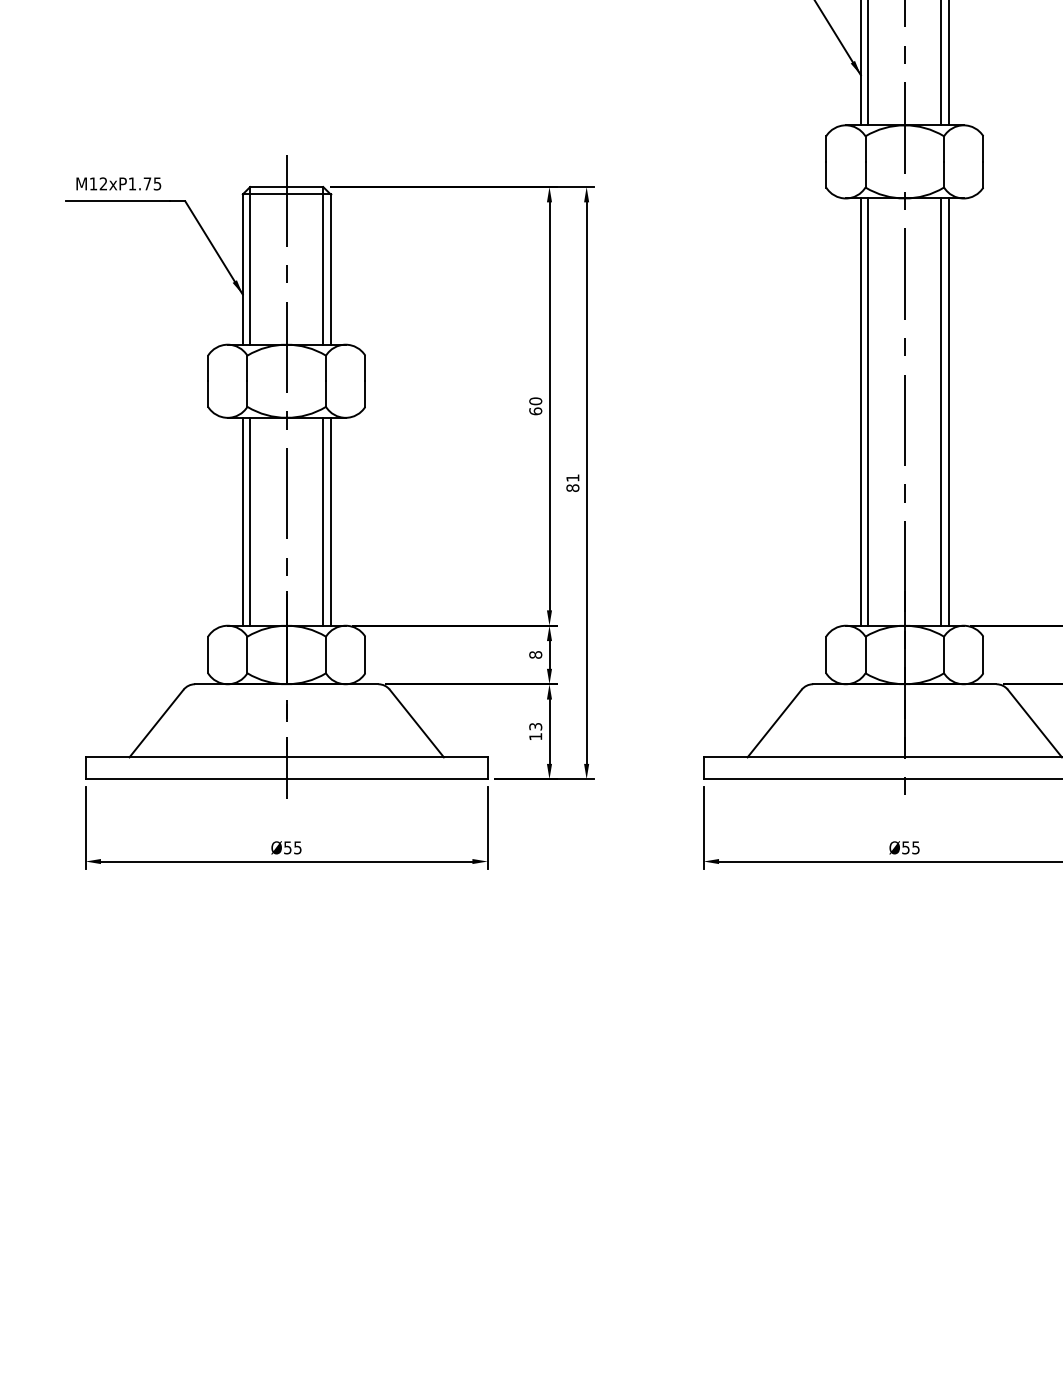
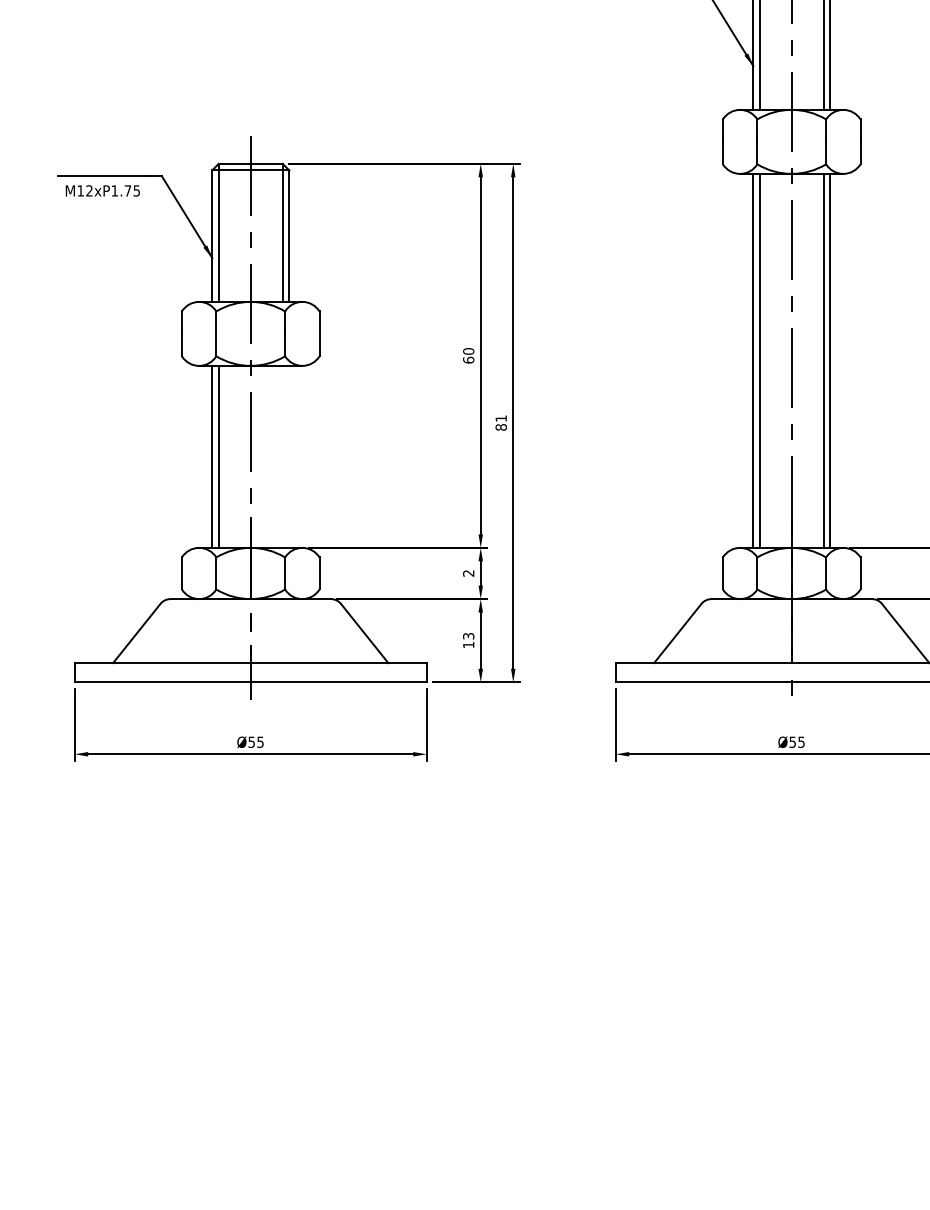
text: (118, 183) -> (102, 190), moved
line: (323, 521) -> (282, 456), removed
line: (330, 521) -> (289, 456), removed
text: (535, 654) -> (468, 573), 8 -> 2

